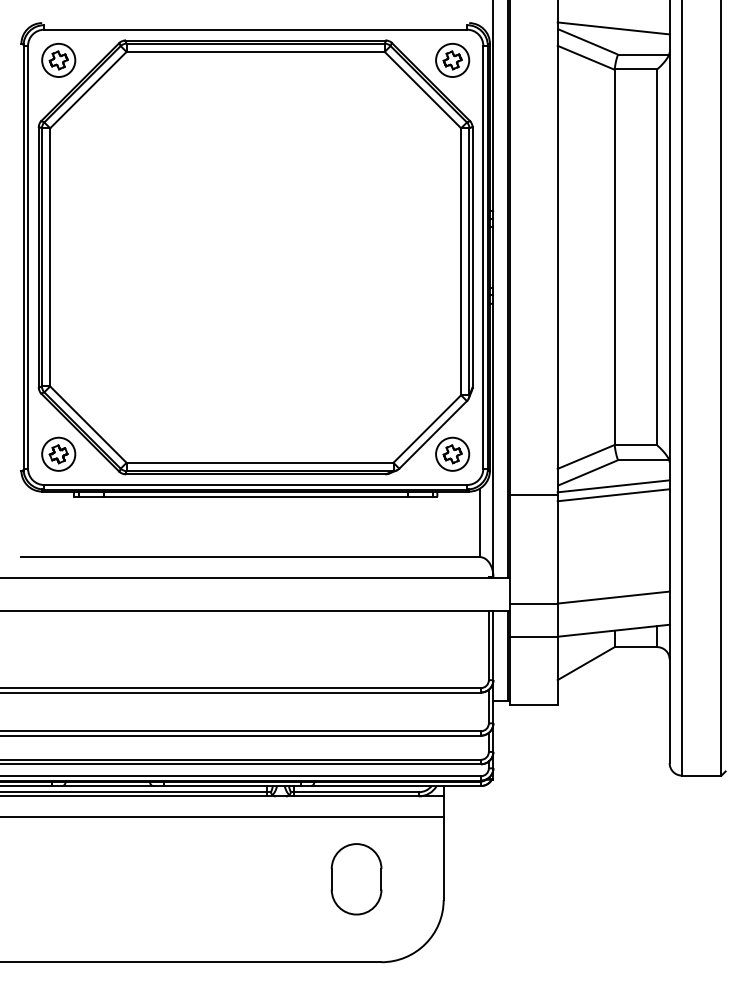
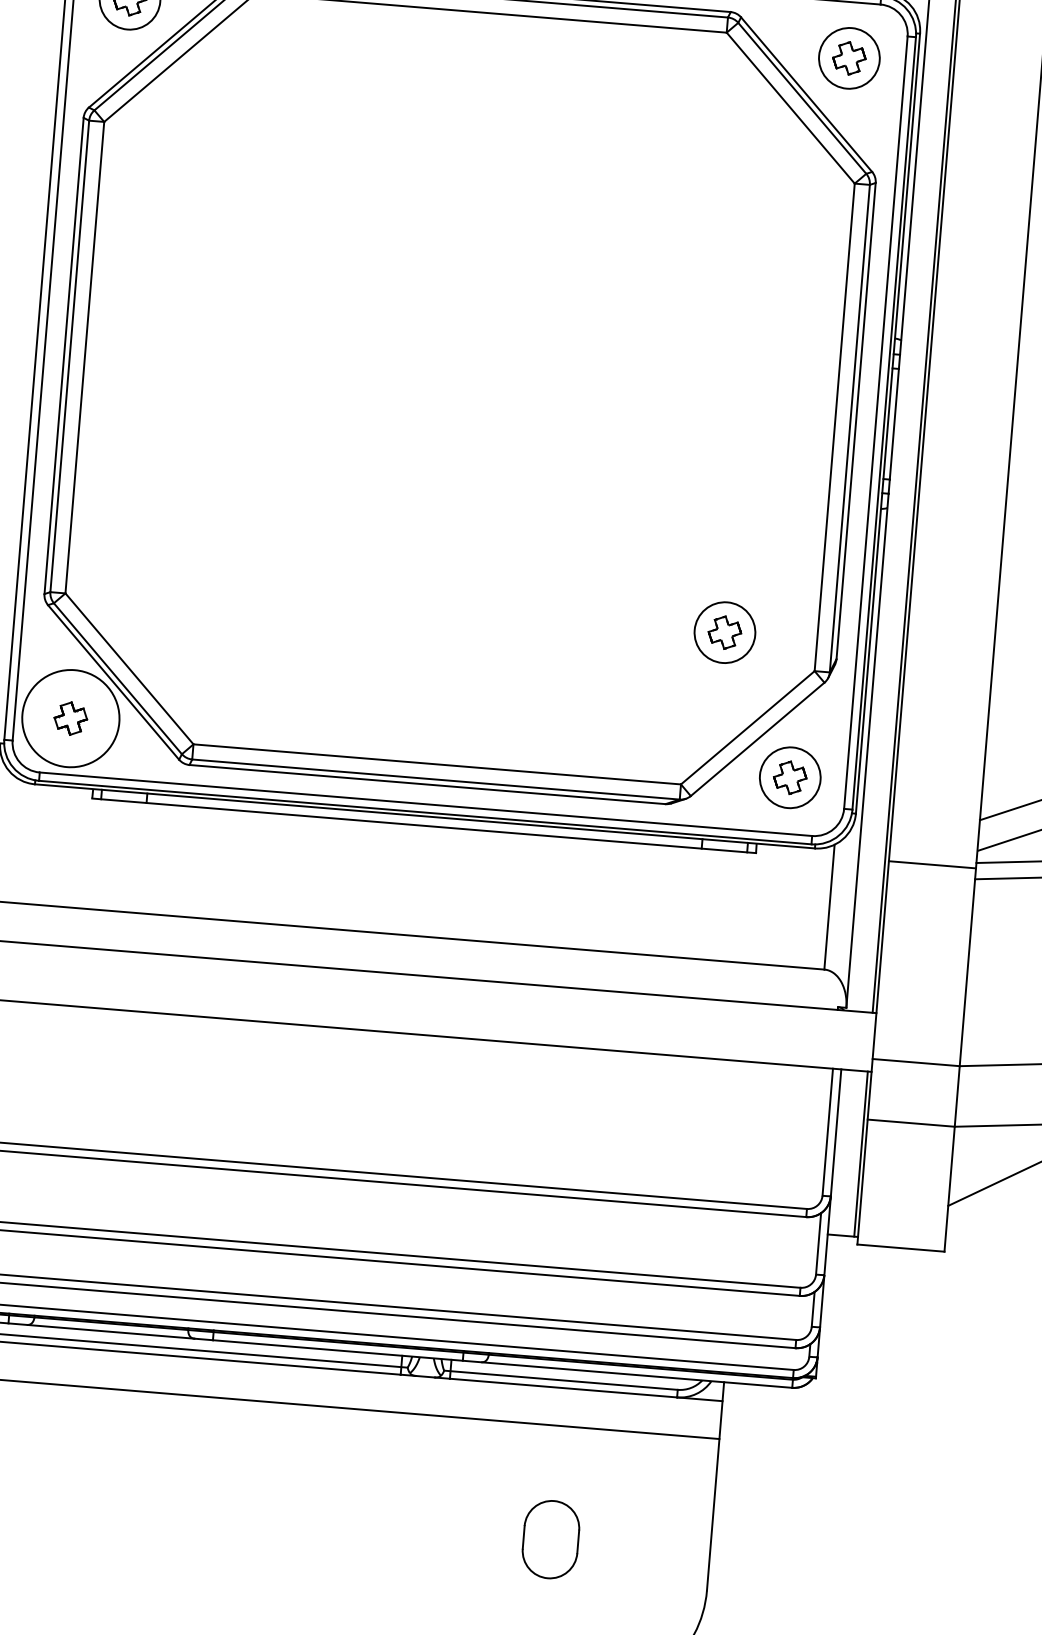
part: (410, 377) -> (724, 631), added
circle: (58, 453) -> (70, 717), size x1.6
part: (356, 879) -> (550, 1539), size x0.6

